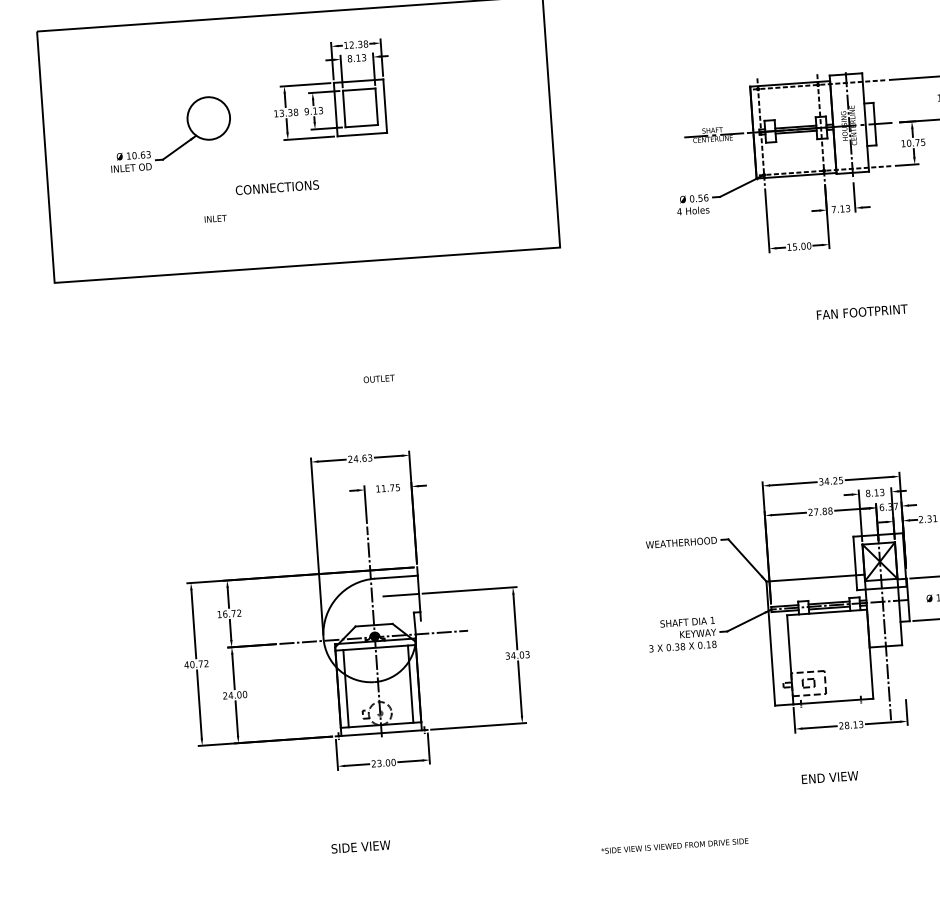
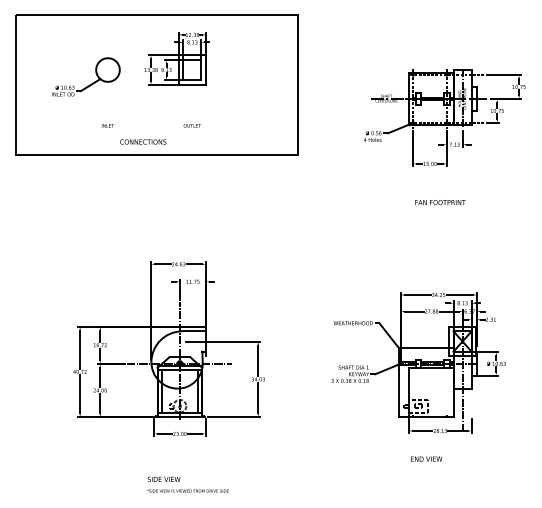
text: (277, 186) -> (143, 141), moved
text: (862, 311) -> (440, 202), moved
text: (377, 378) -> (191, 125), moved
text: (673, 845) -> (187, 490), moved

